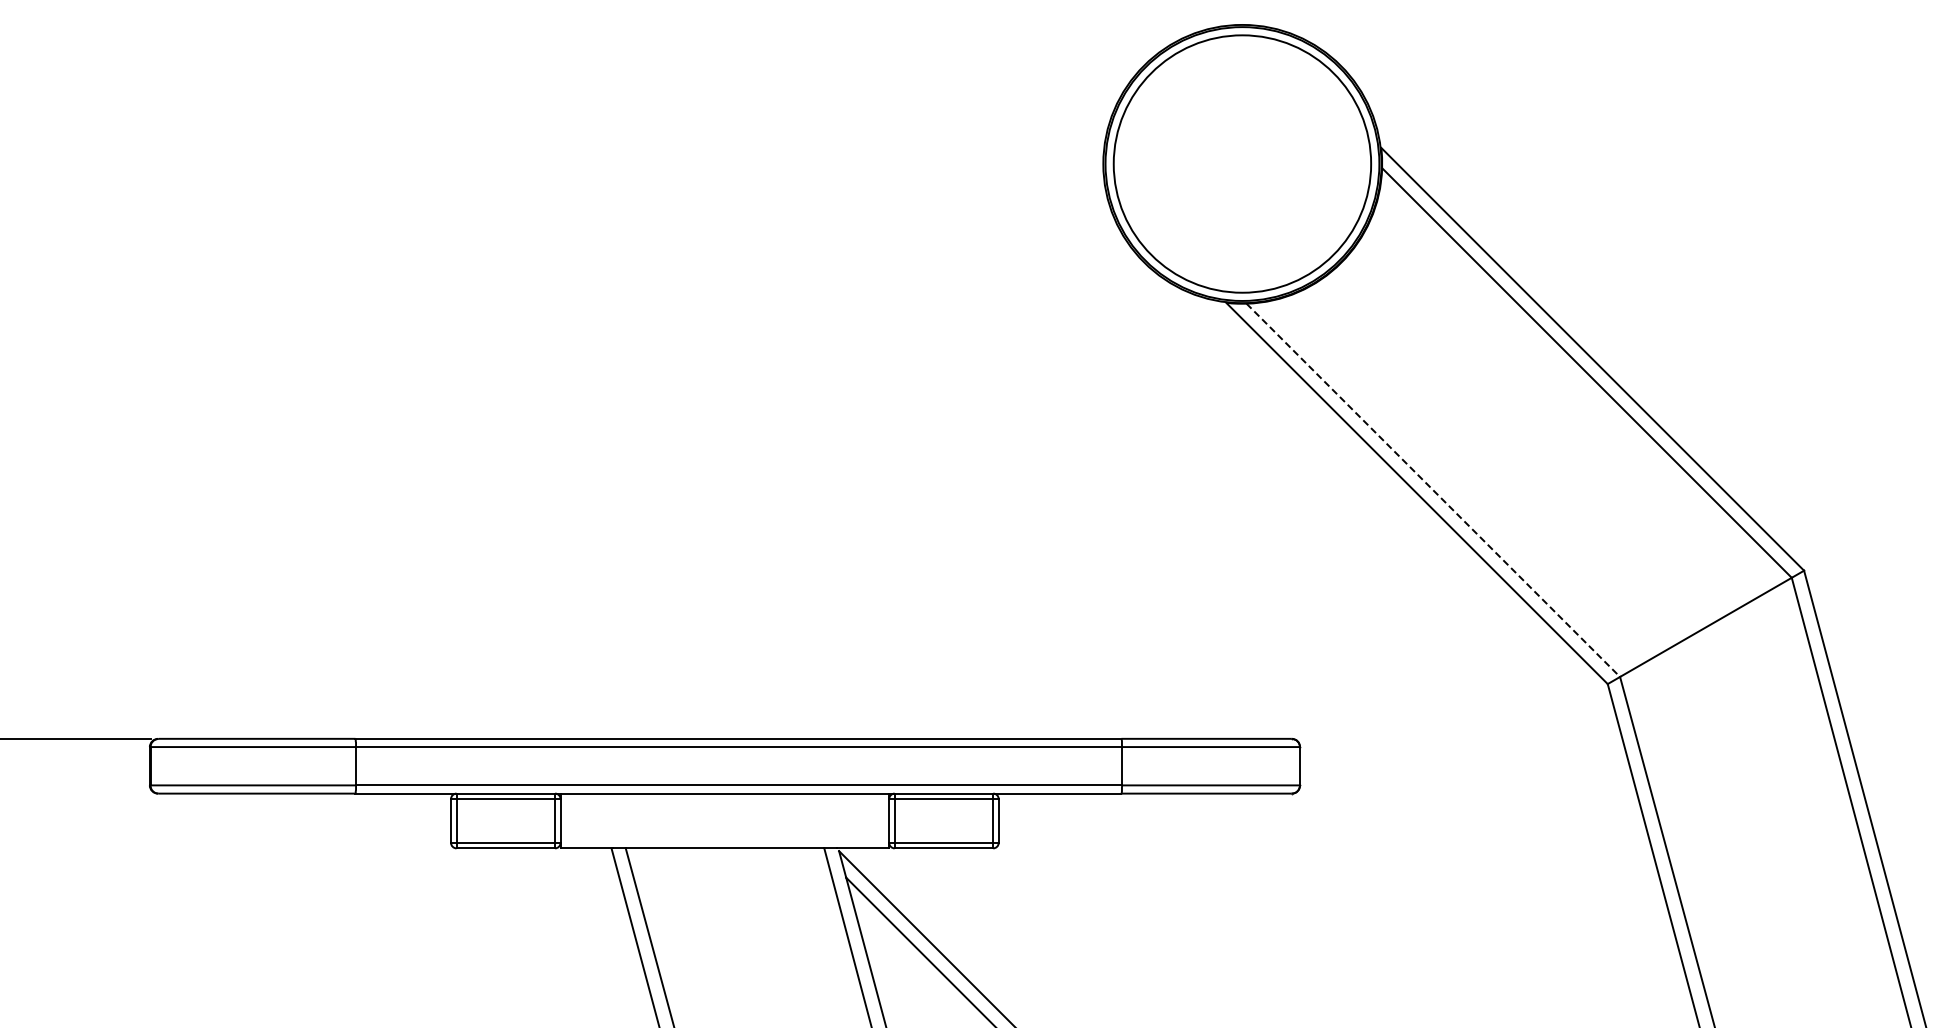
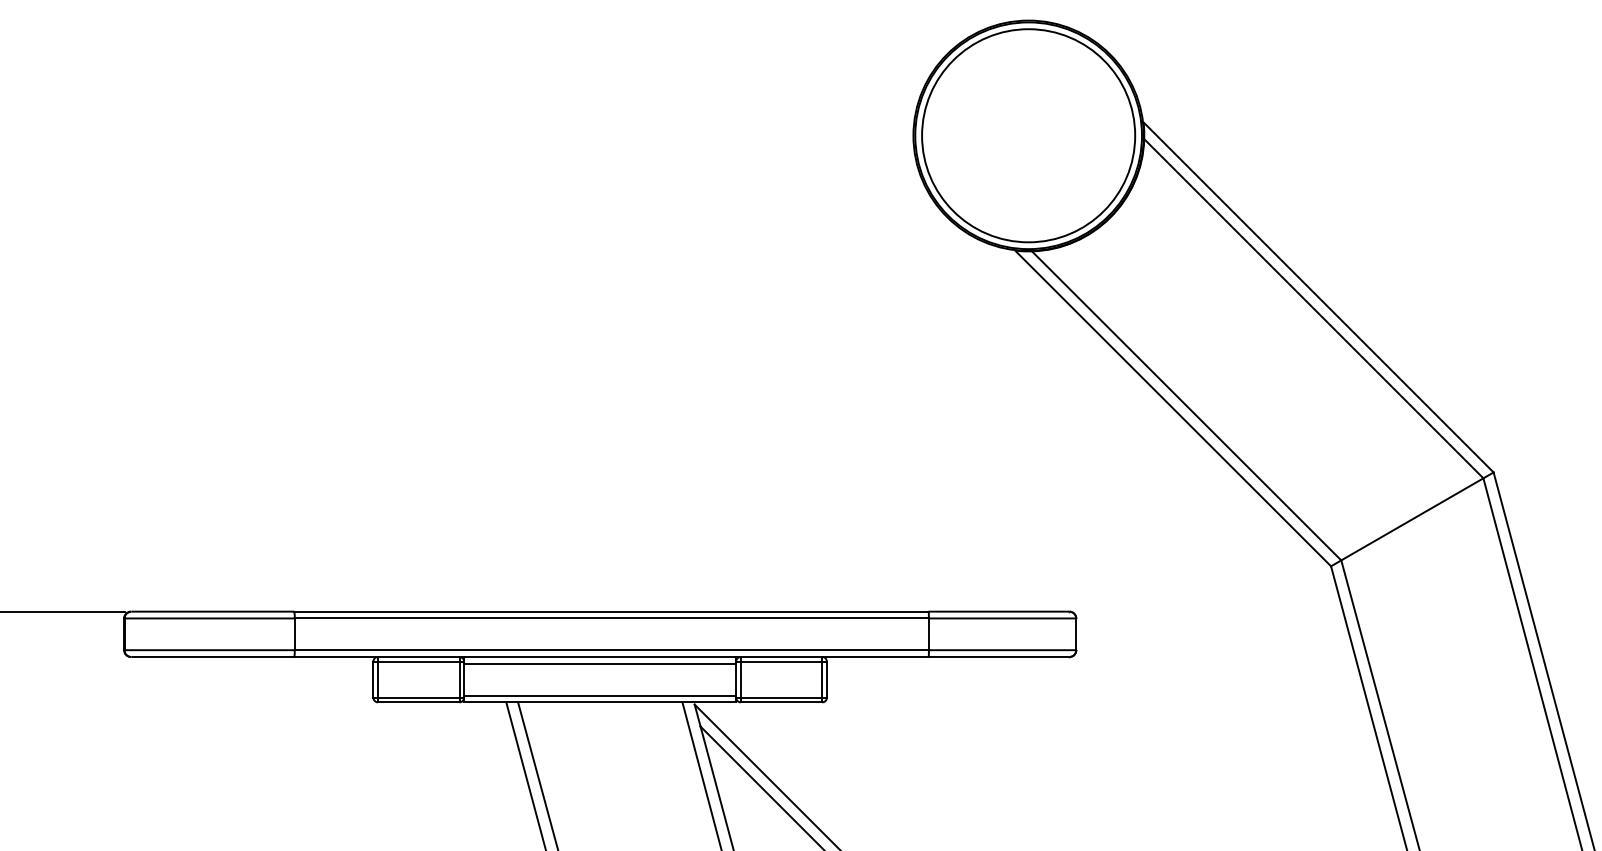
line: (1433, 490) -> (1186, 406), dashed -> solid
line: (724, 801) -> (599, 663), added
line: (724, 840) -> (599, 695), added

